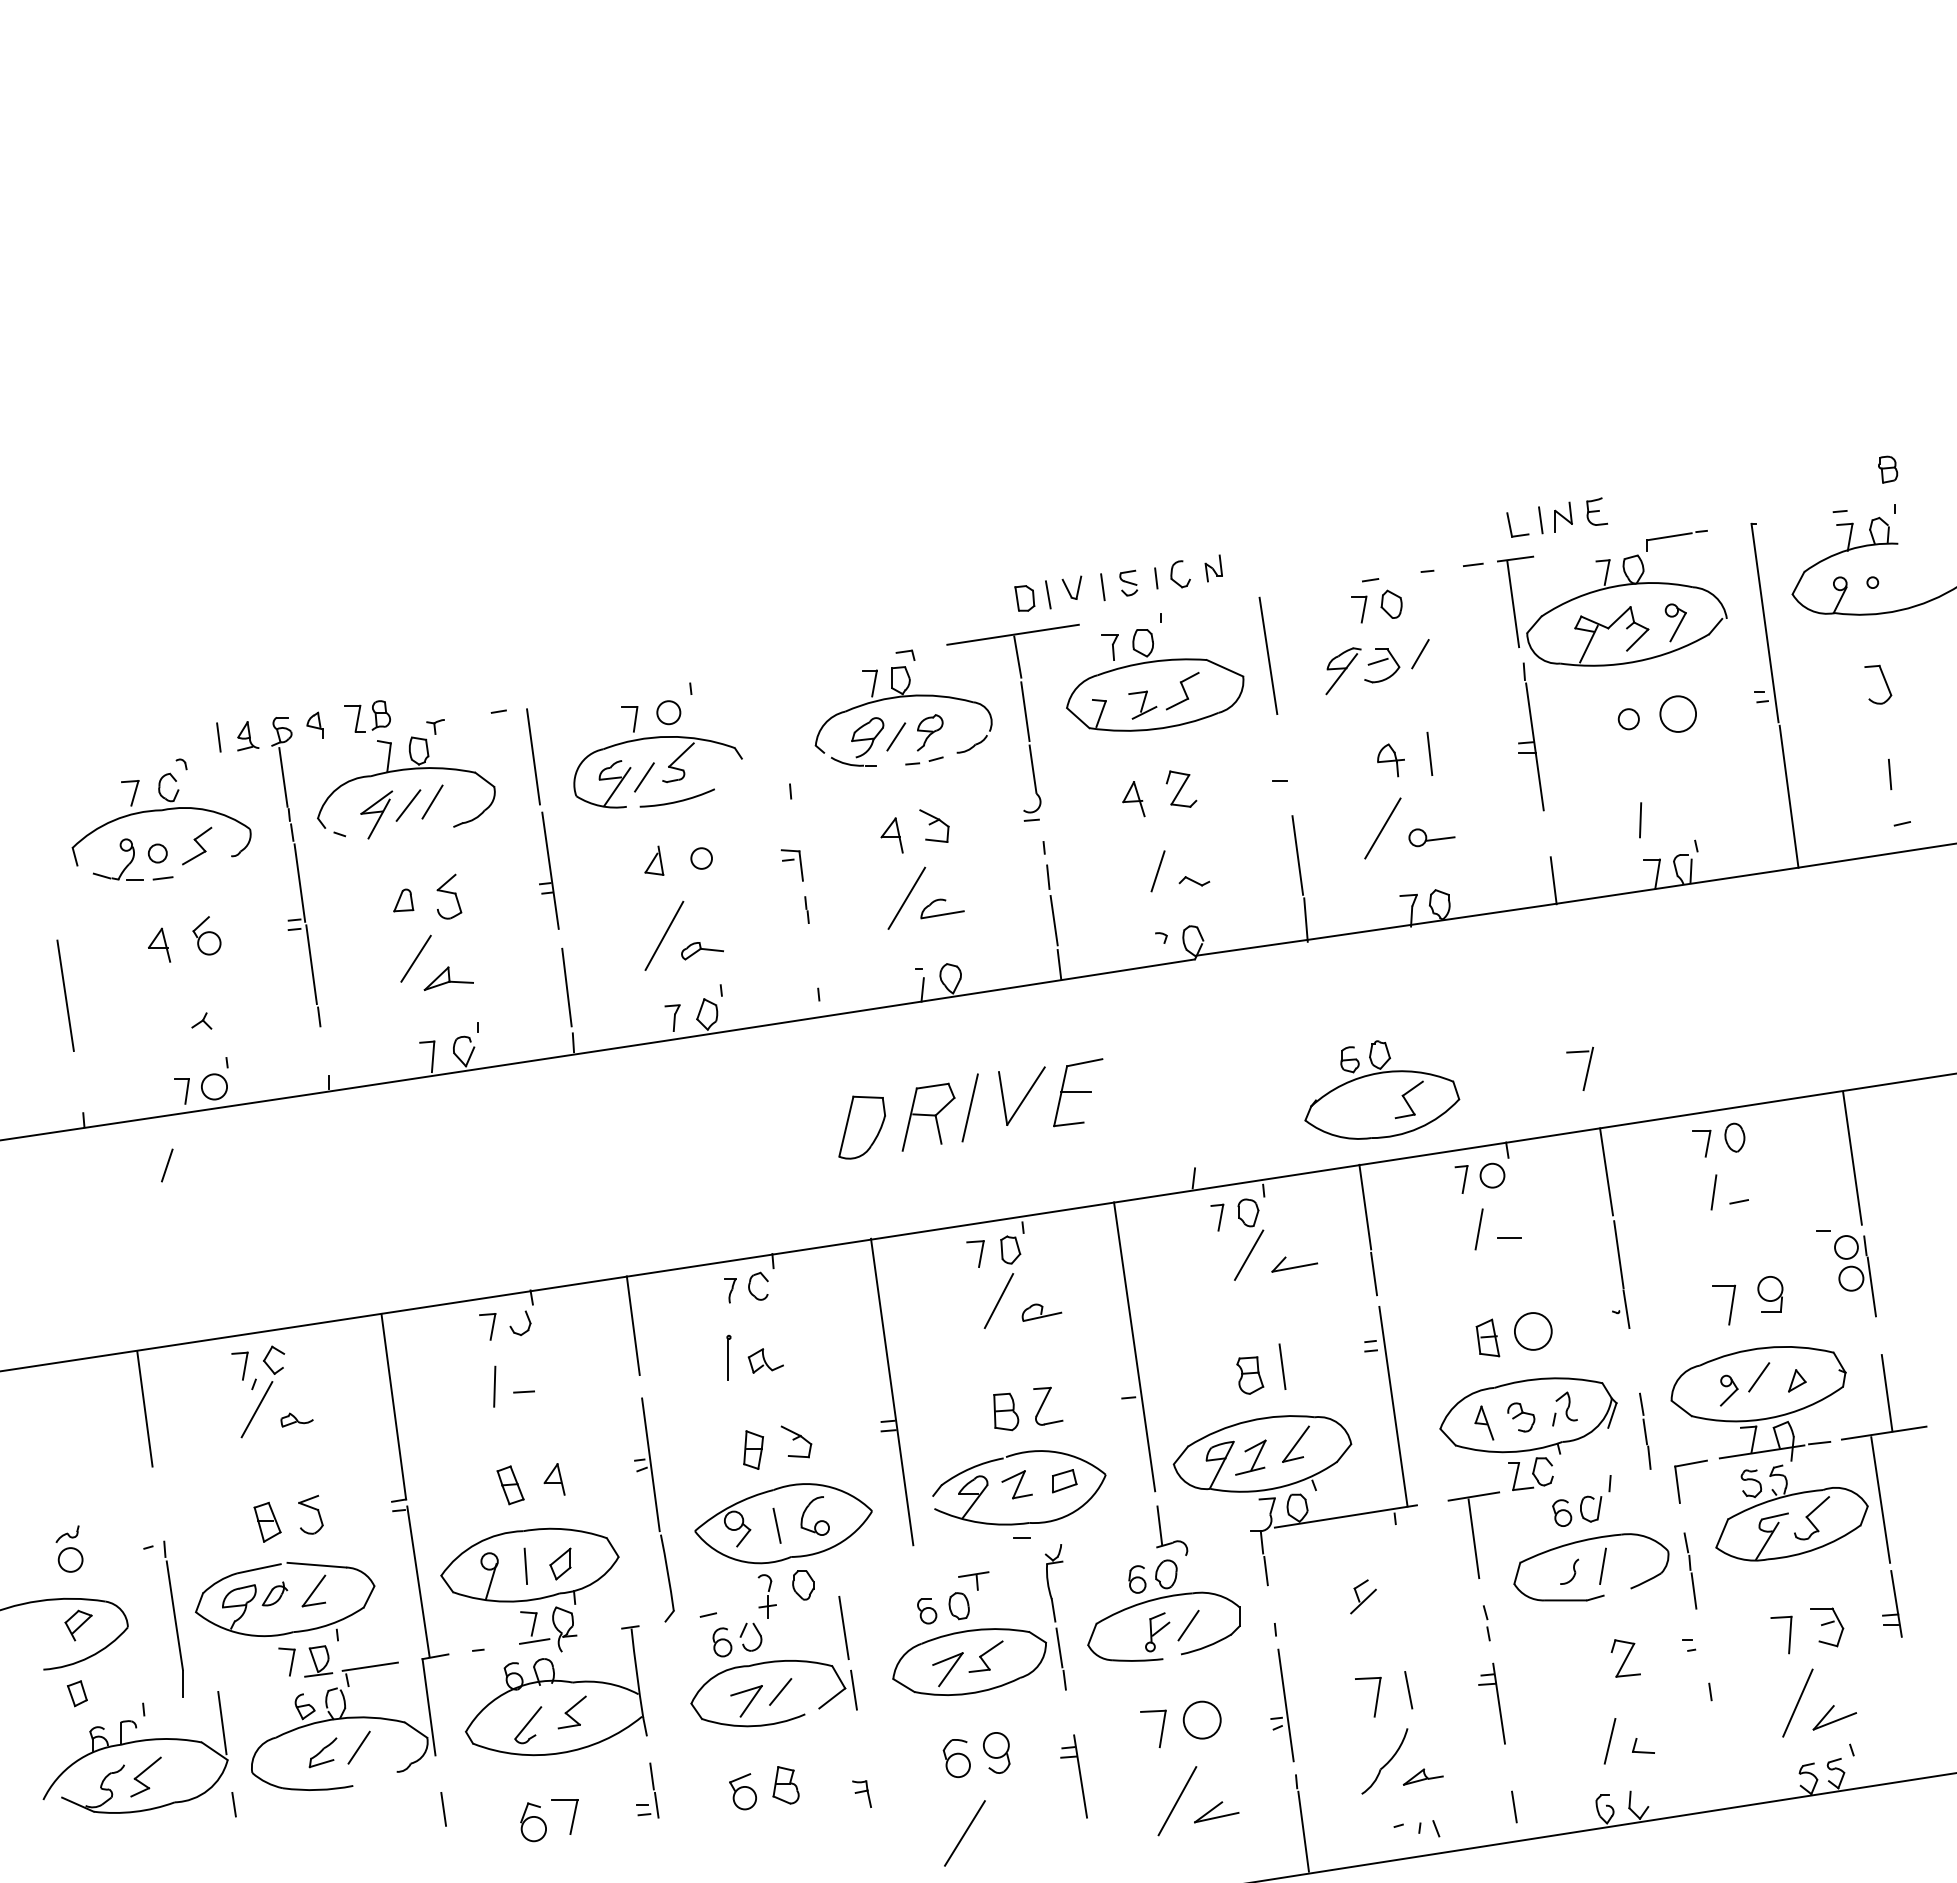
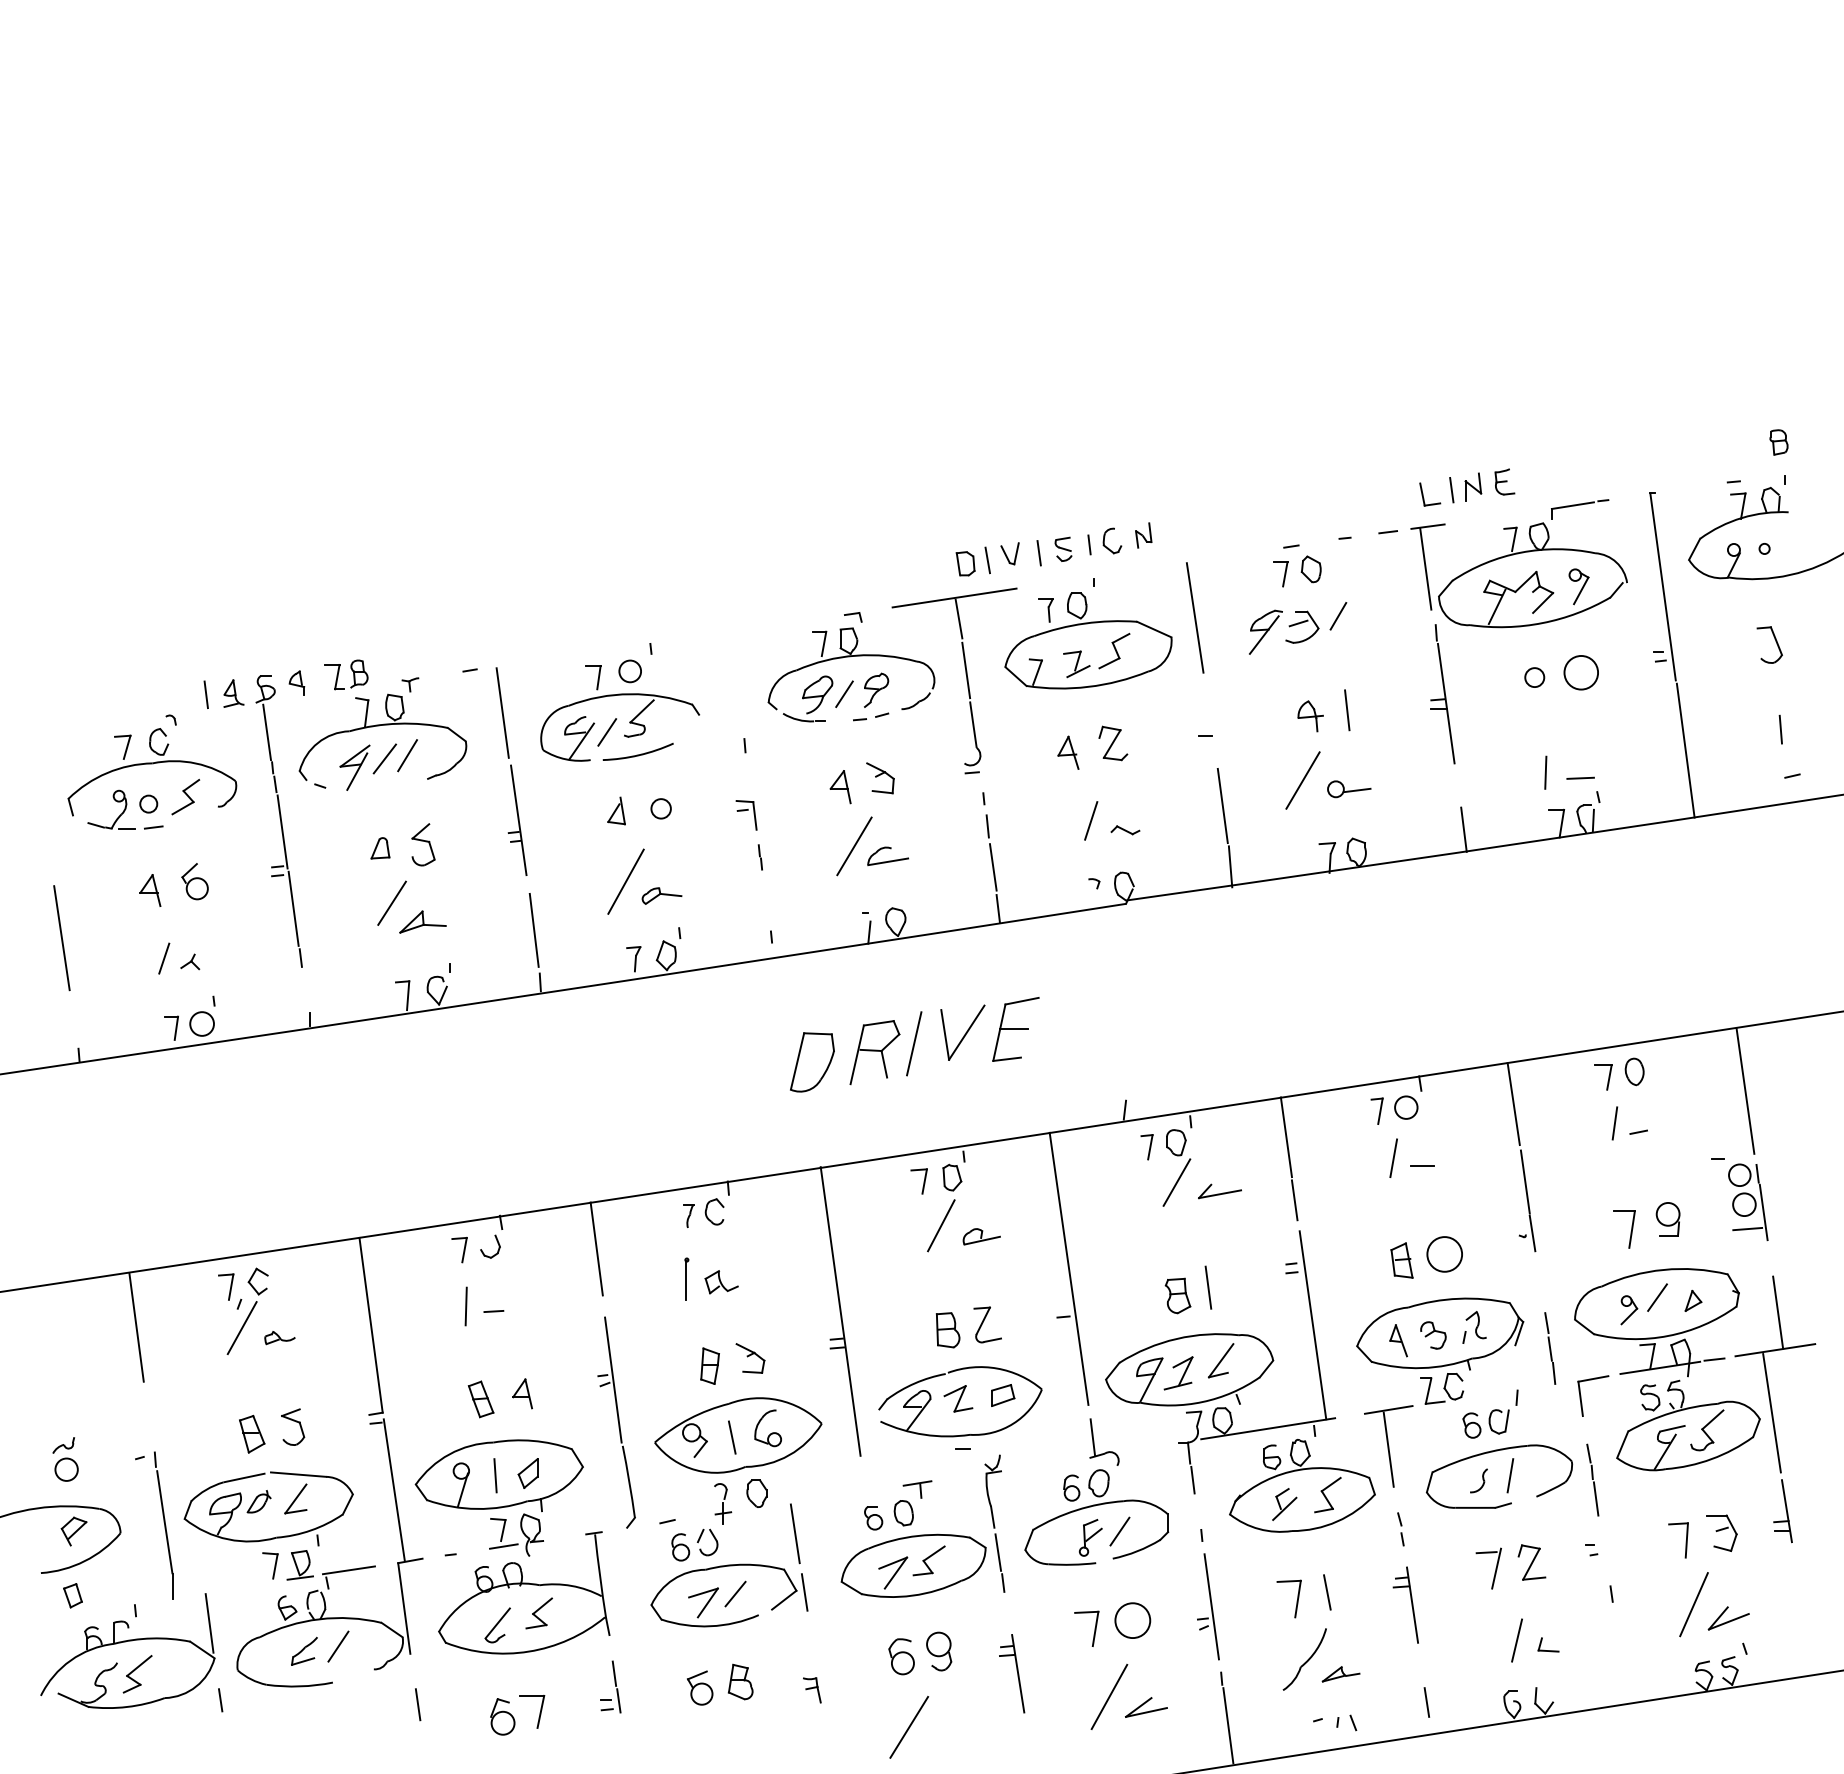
line: (1677, 825) -> (1580, 777), added
part: (1586, 1071) -> (1494, 1571), moved
part: (1382, 1089) -> (1302, 1485), moved
line: (167, 1165) -> (164, 958), moved
line: (1854, 1304) -> (1747, 1229), added

